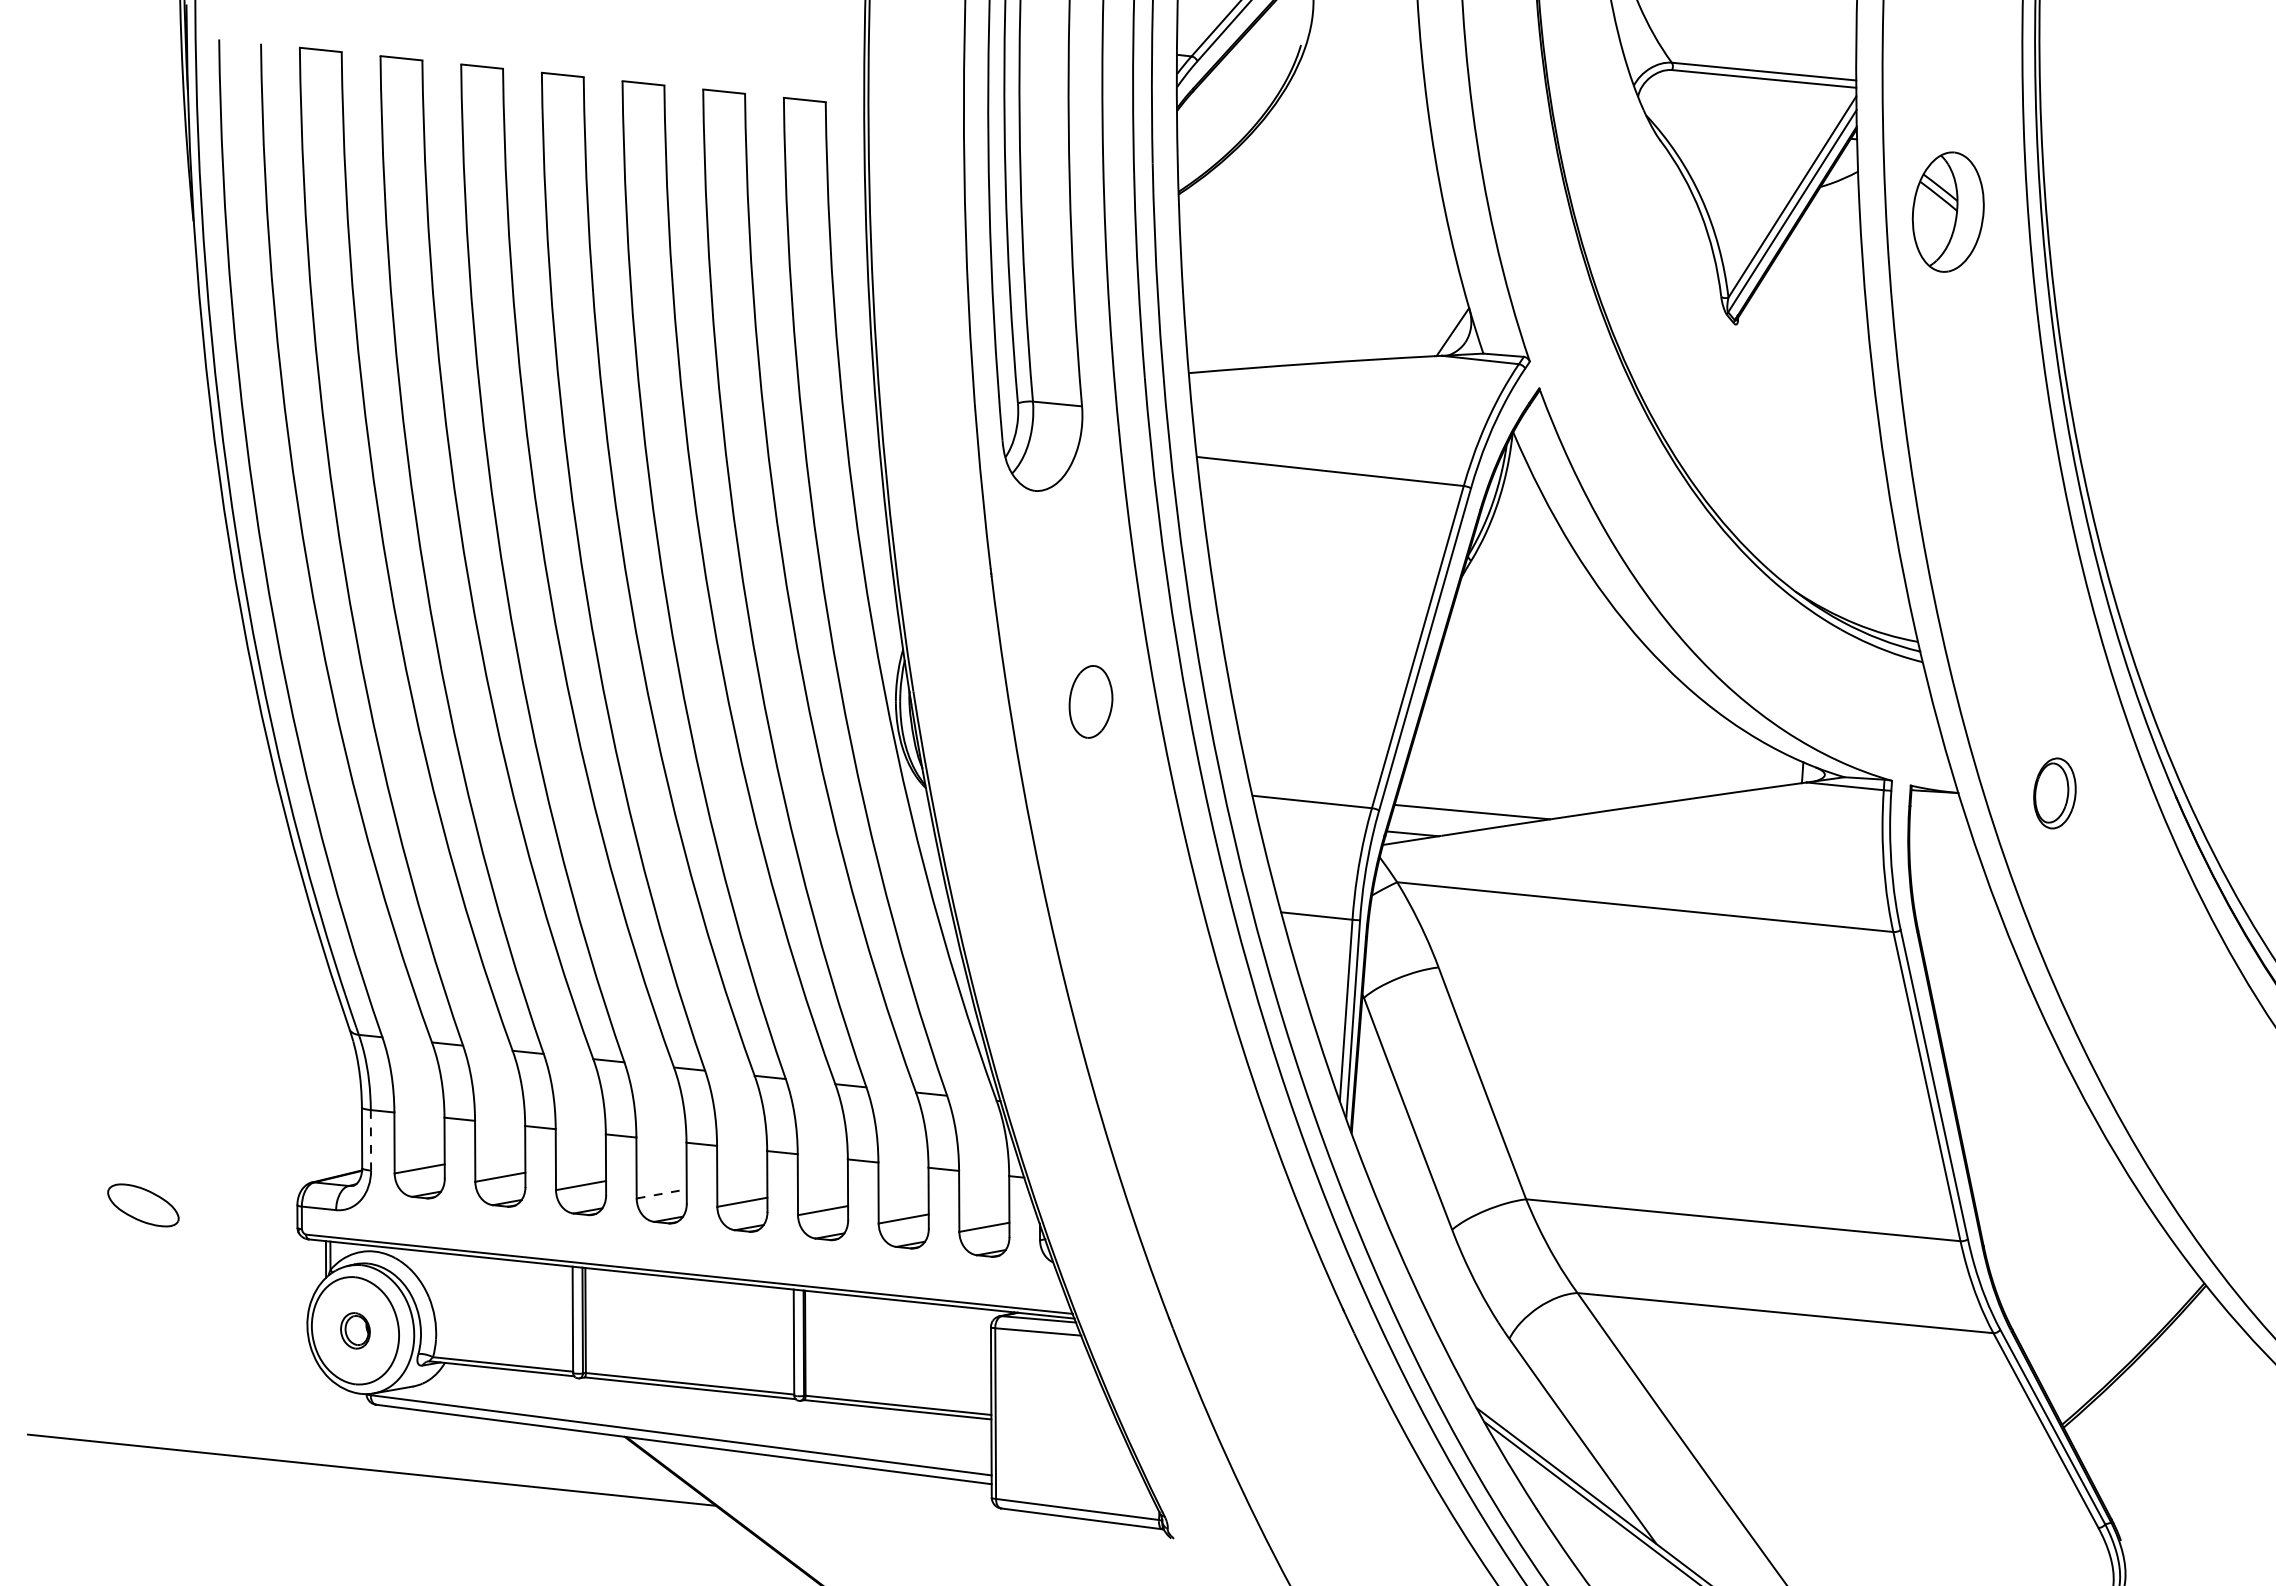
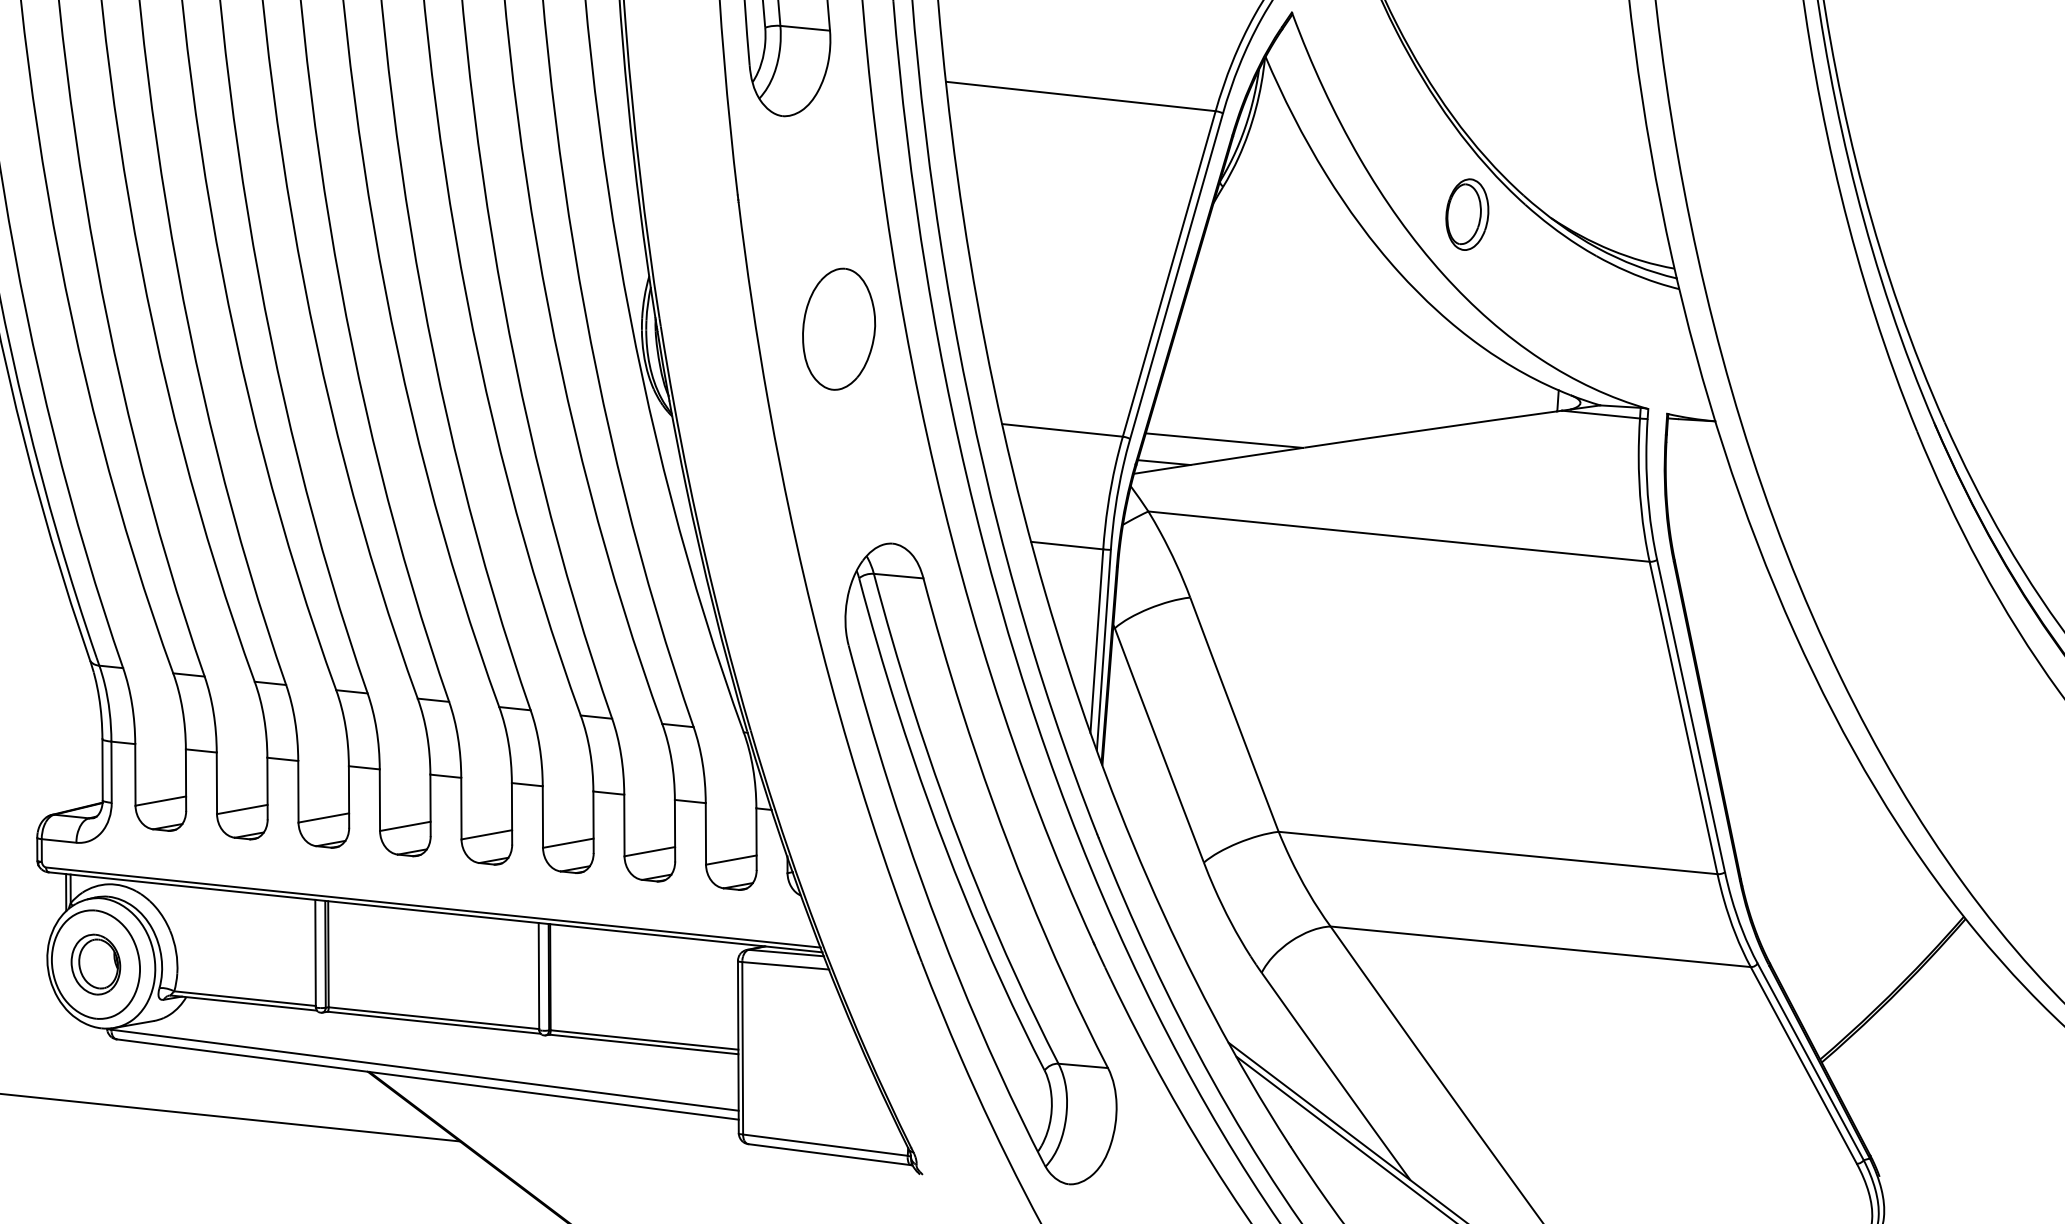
part: (1090, 701) -> (838, 328), size x1.67
part: (2054, 793) -> (1466, 214), moved
line: (370, 1140) -> (111, 772), dashed -> solid
line: (662, 1193) -> (406, 825), dashed -> solid
part: (1231, 1231) -> (980, 864), added
part: (355, 1330) -> (95, 964), size x1.67

